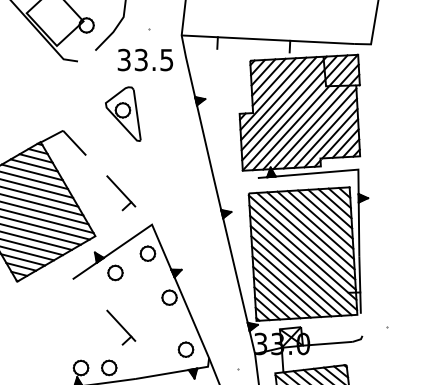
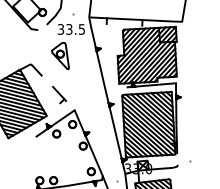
part: (121, 326) -> (59, 160), removed

